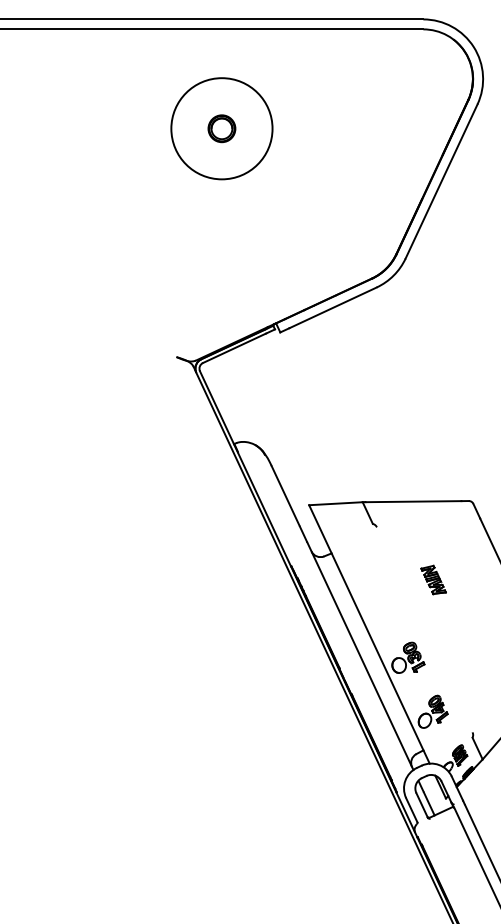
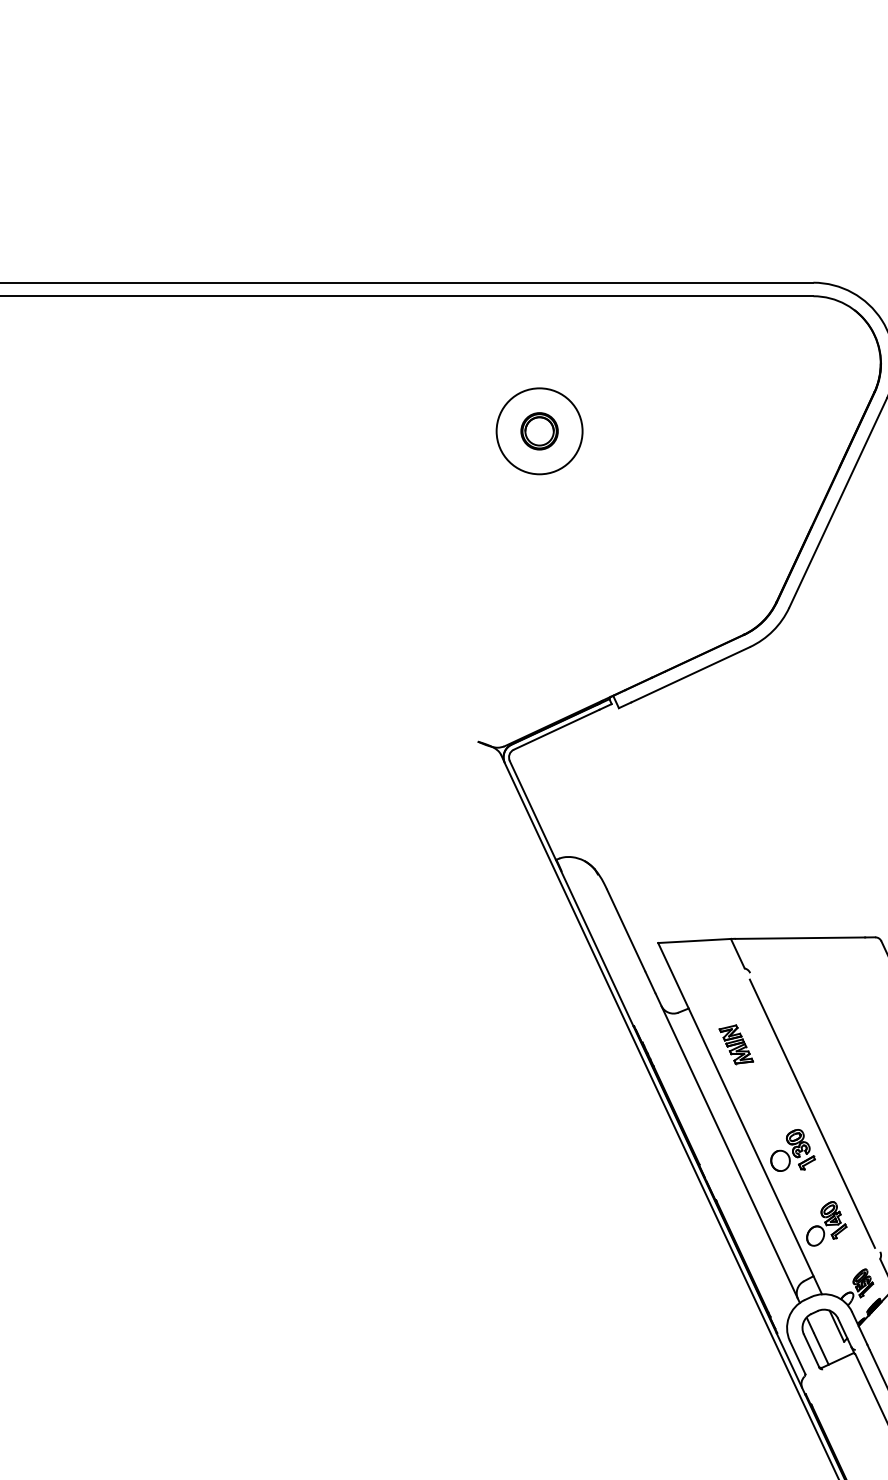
circle: (221, 128) -> (539, 431), size x0.62
part: (433, 579) -> (735, 1044), moved
line: (421, 630) -> (811, 1113), added

